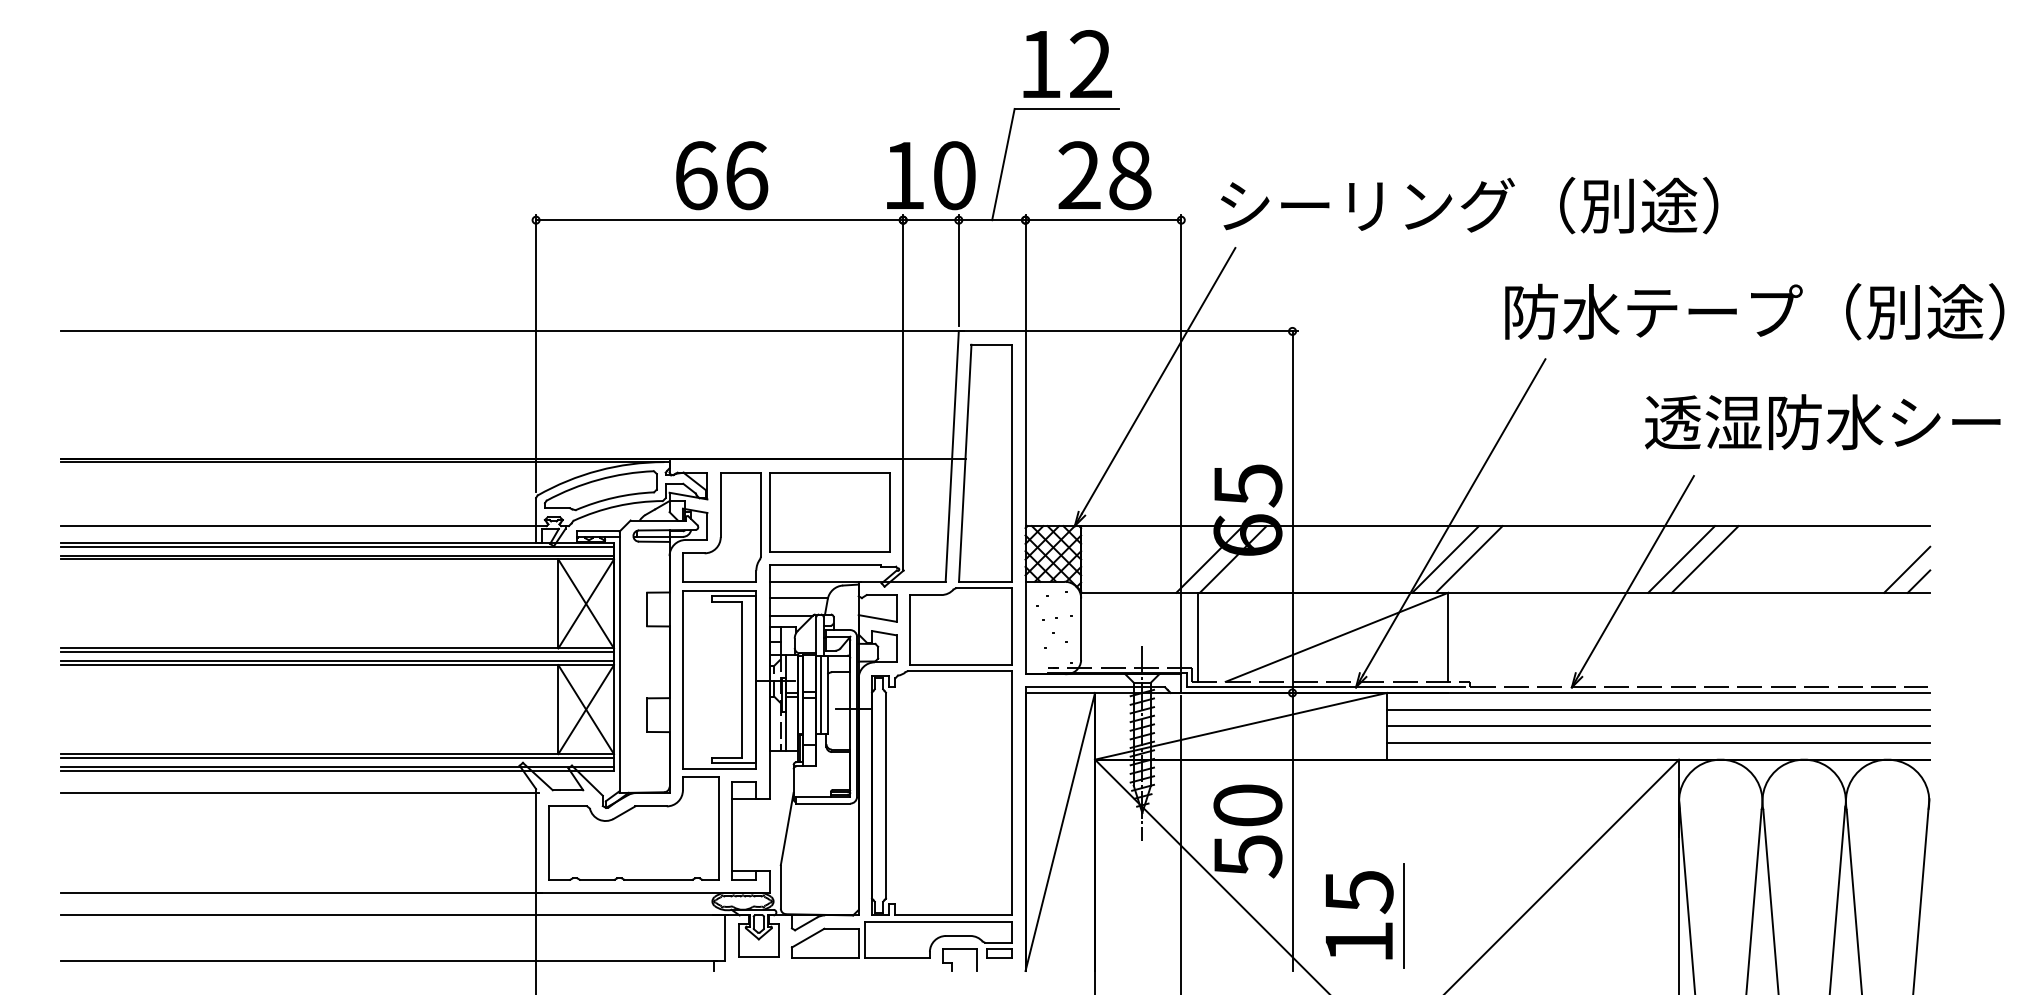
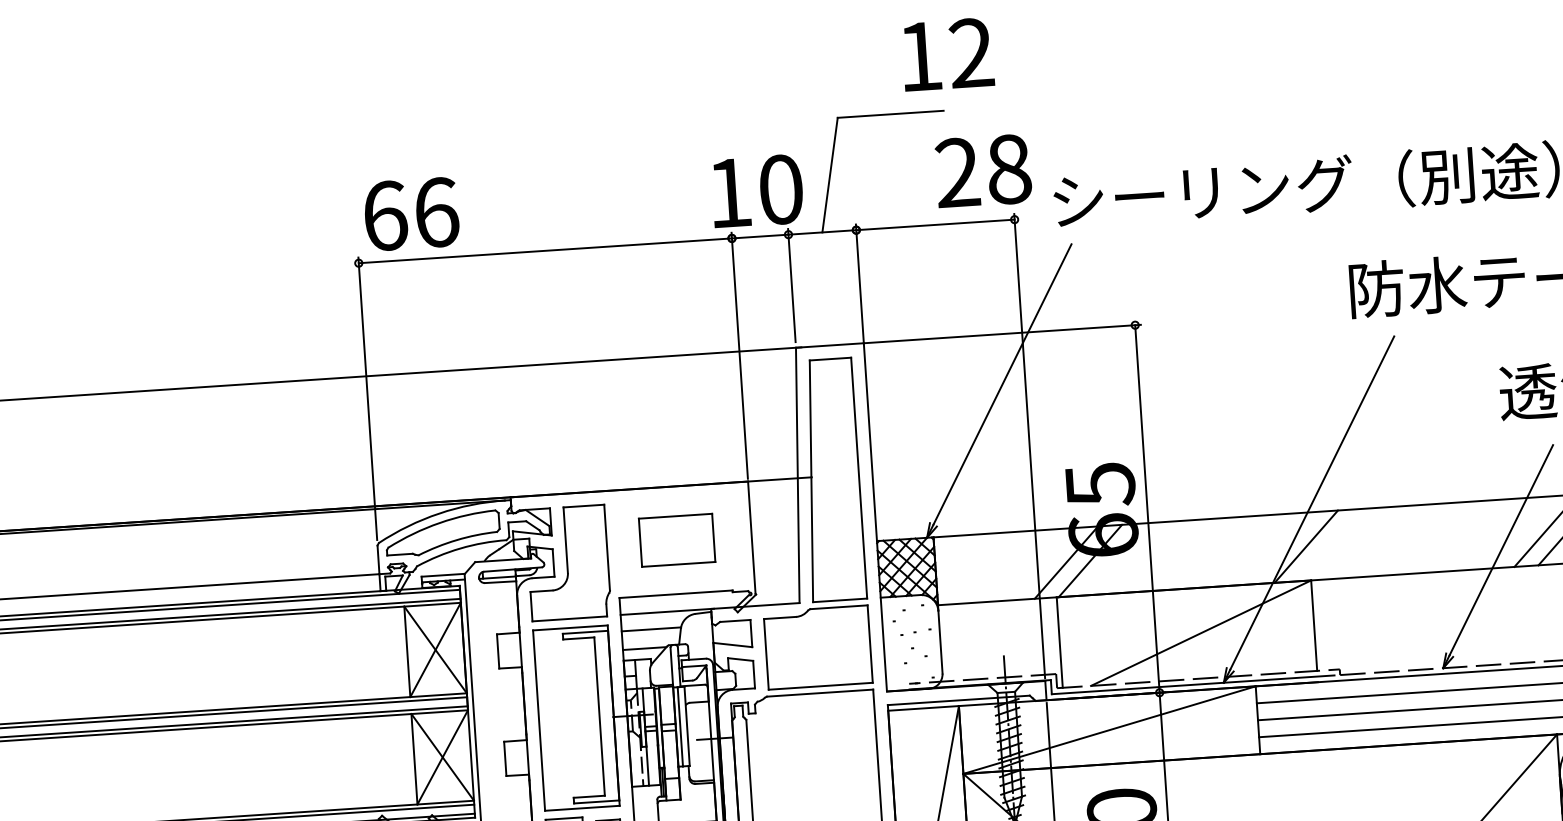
text: (1067, 63) -> (947, 53), moved
text: (722, 175) -> (412, 214), moved
text: (1104, 175) -> (983, 171), moved
part: (829, 512) -> (676, 540), size x0.6
line: (1468, 559) -> (1329, 545), removed

